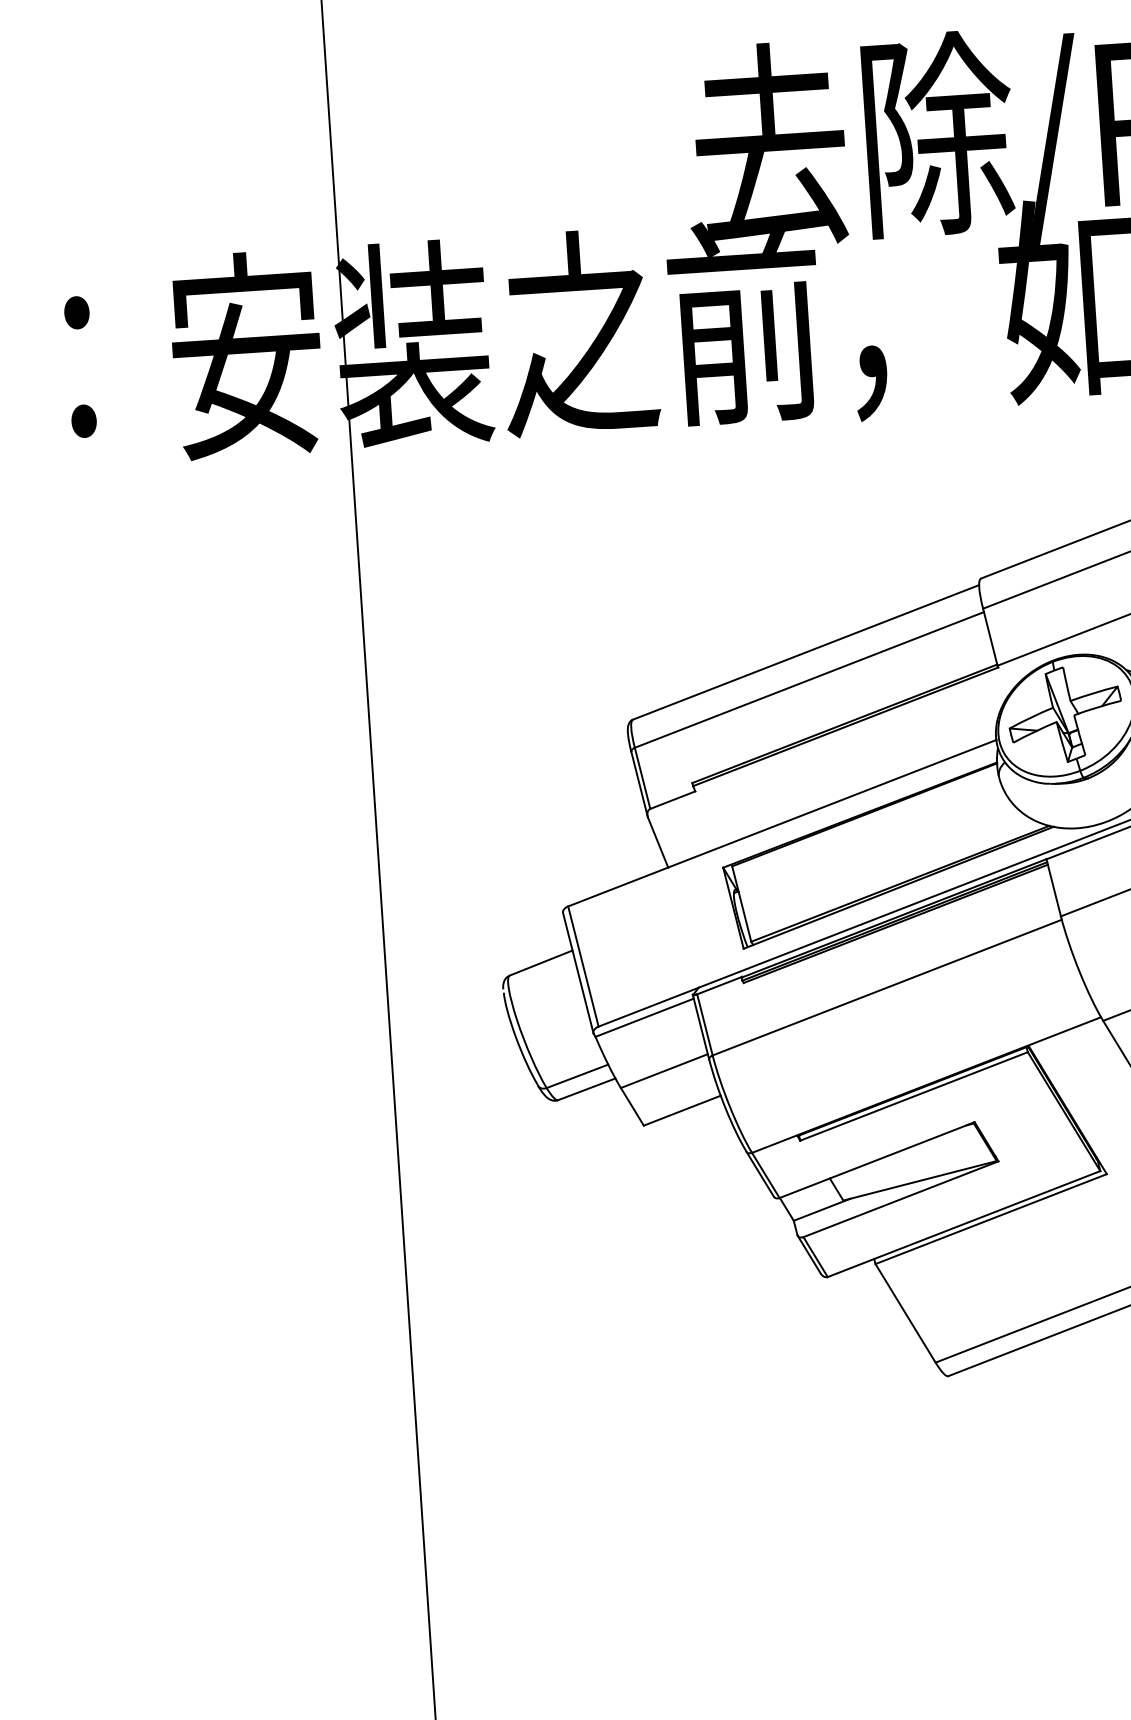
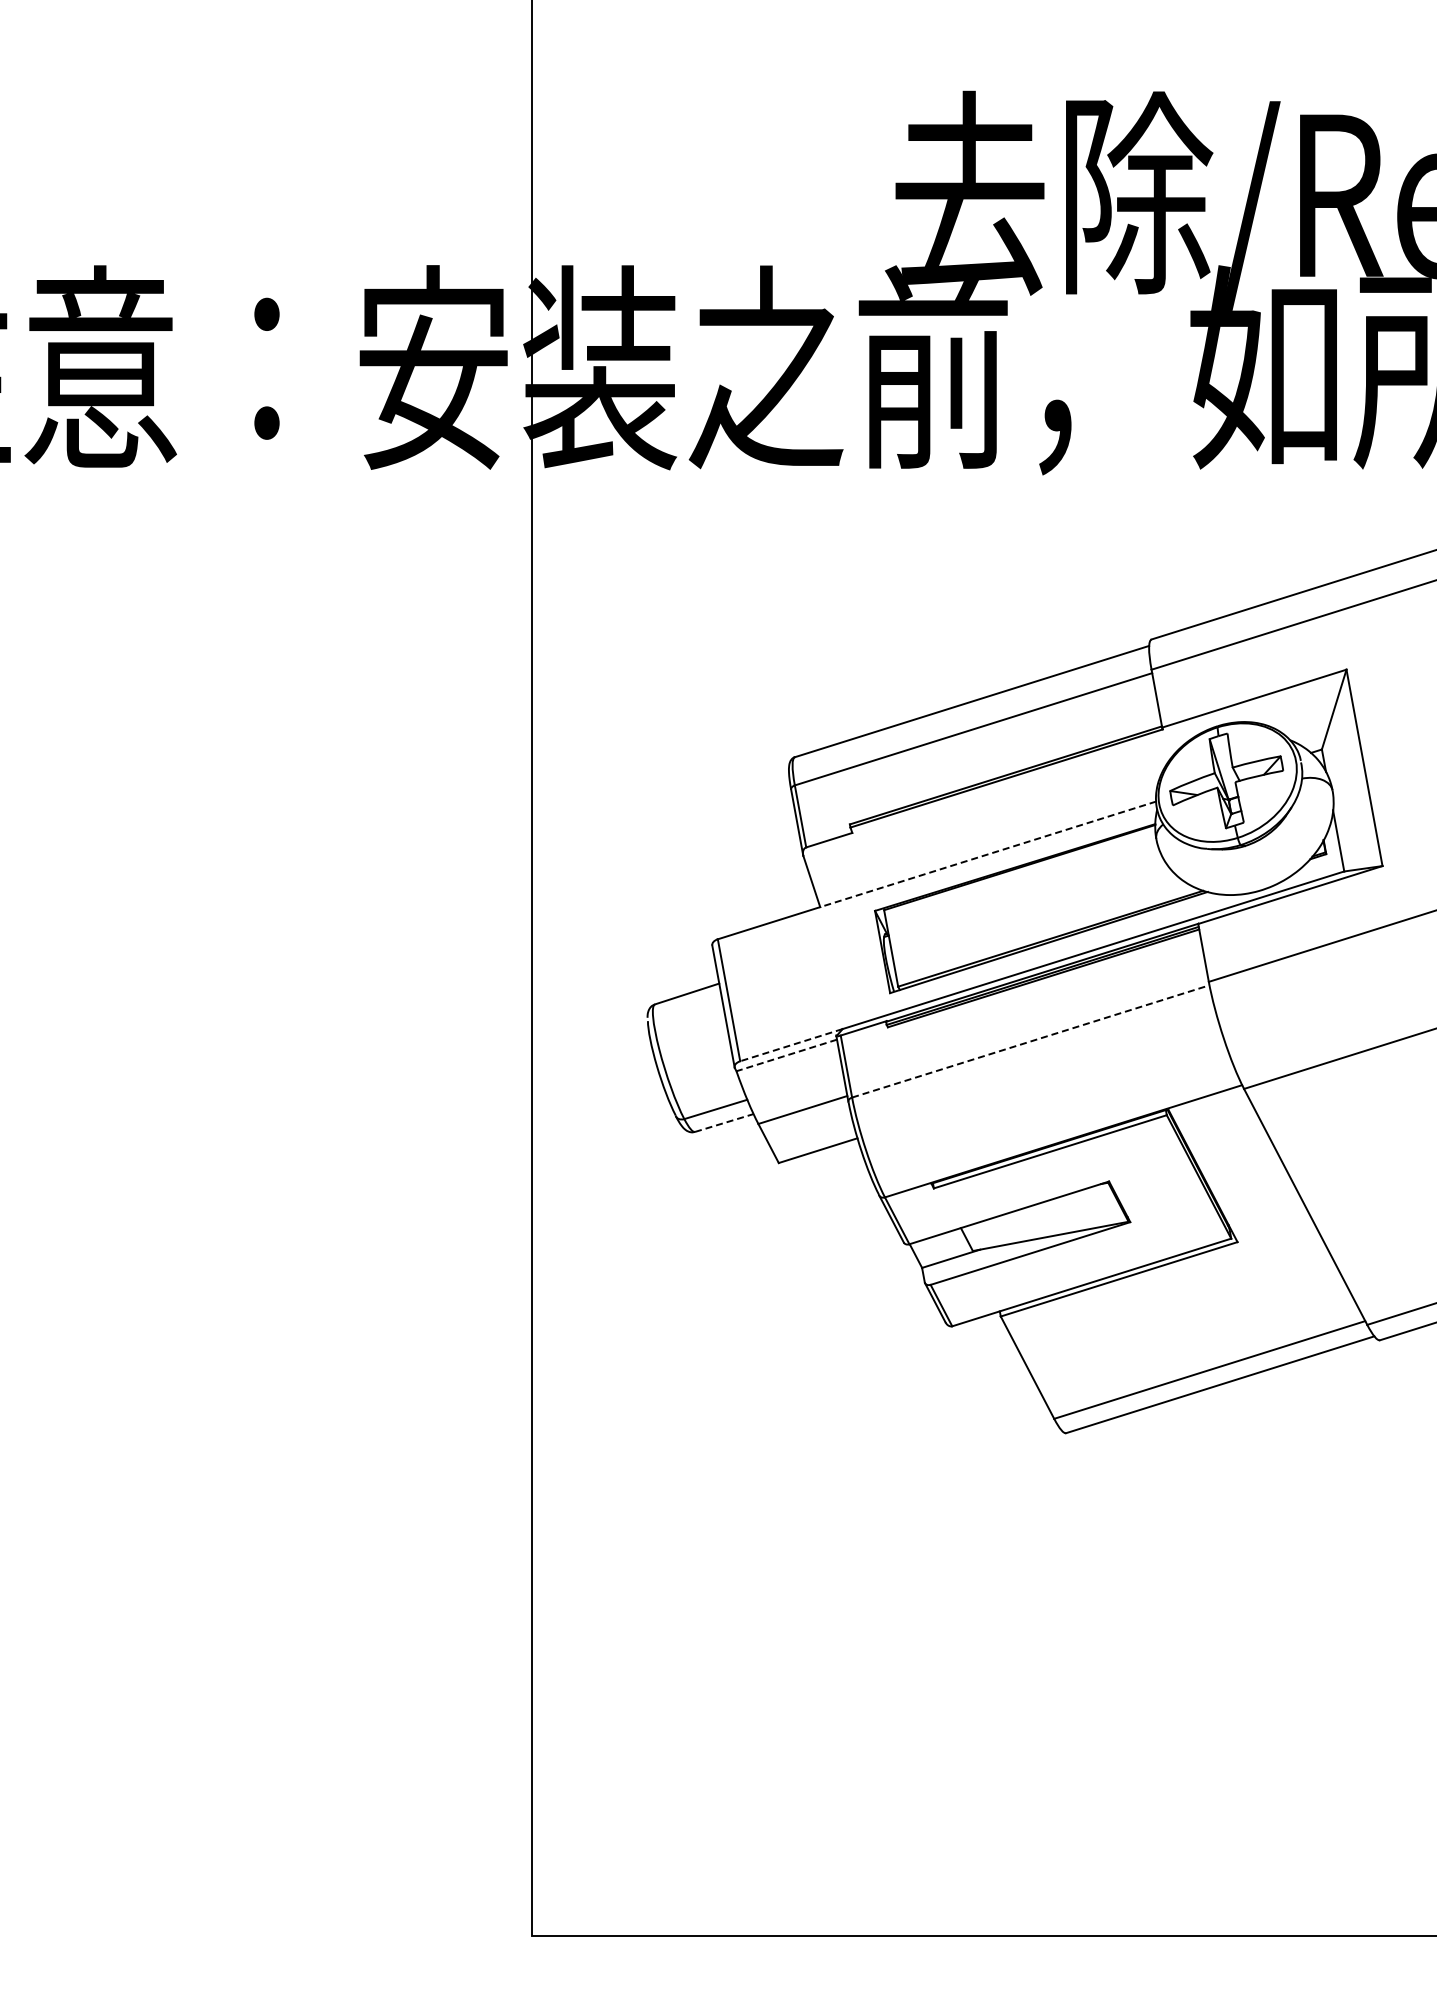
line: (831, 803) -> (987, 854), solid -> dashed
line: (887, 987) -> (1031, 1041), solid -> dashed
line: (648, 1007) -> (791, 1045), solid -> dashed
line: (644, 1017) -> (786, 1055), solid -> dashed
line: (587, 1089) -> (724, 1123), solid -> dashed

